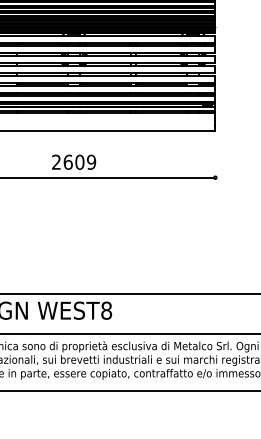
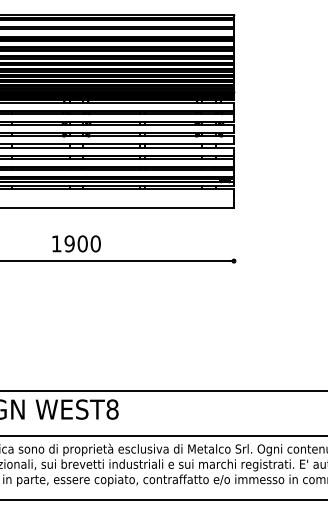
text: (73, 161) -> (75, 243), 2609 -> 1900

